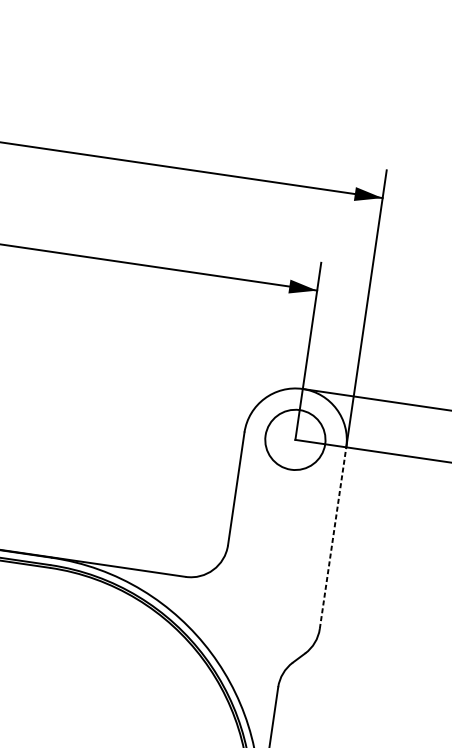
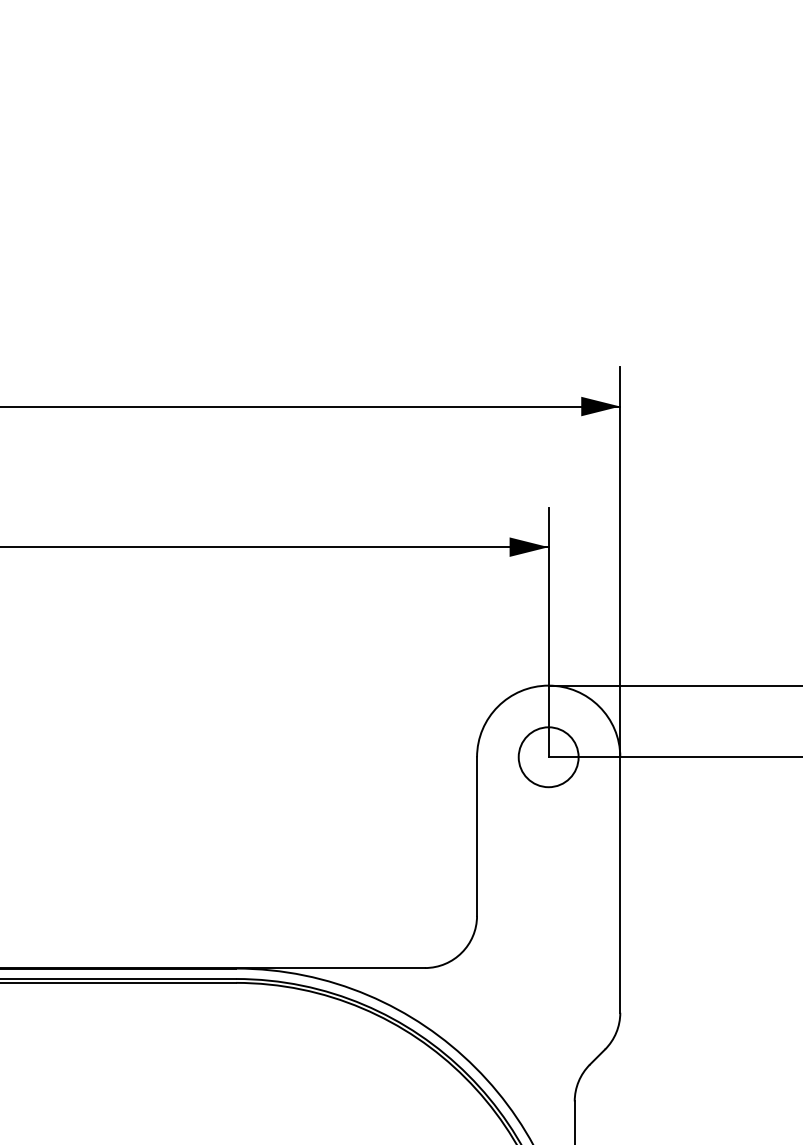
circle: (295, 440) -> (548, 757), size x0.71
line: (333, 538) -> (620, 885), dashed -> solid

